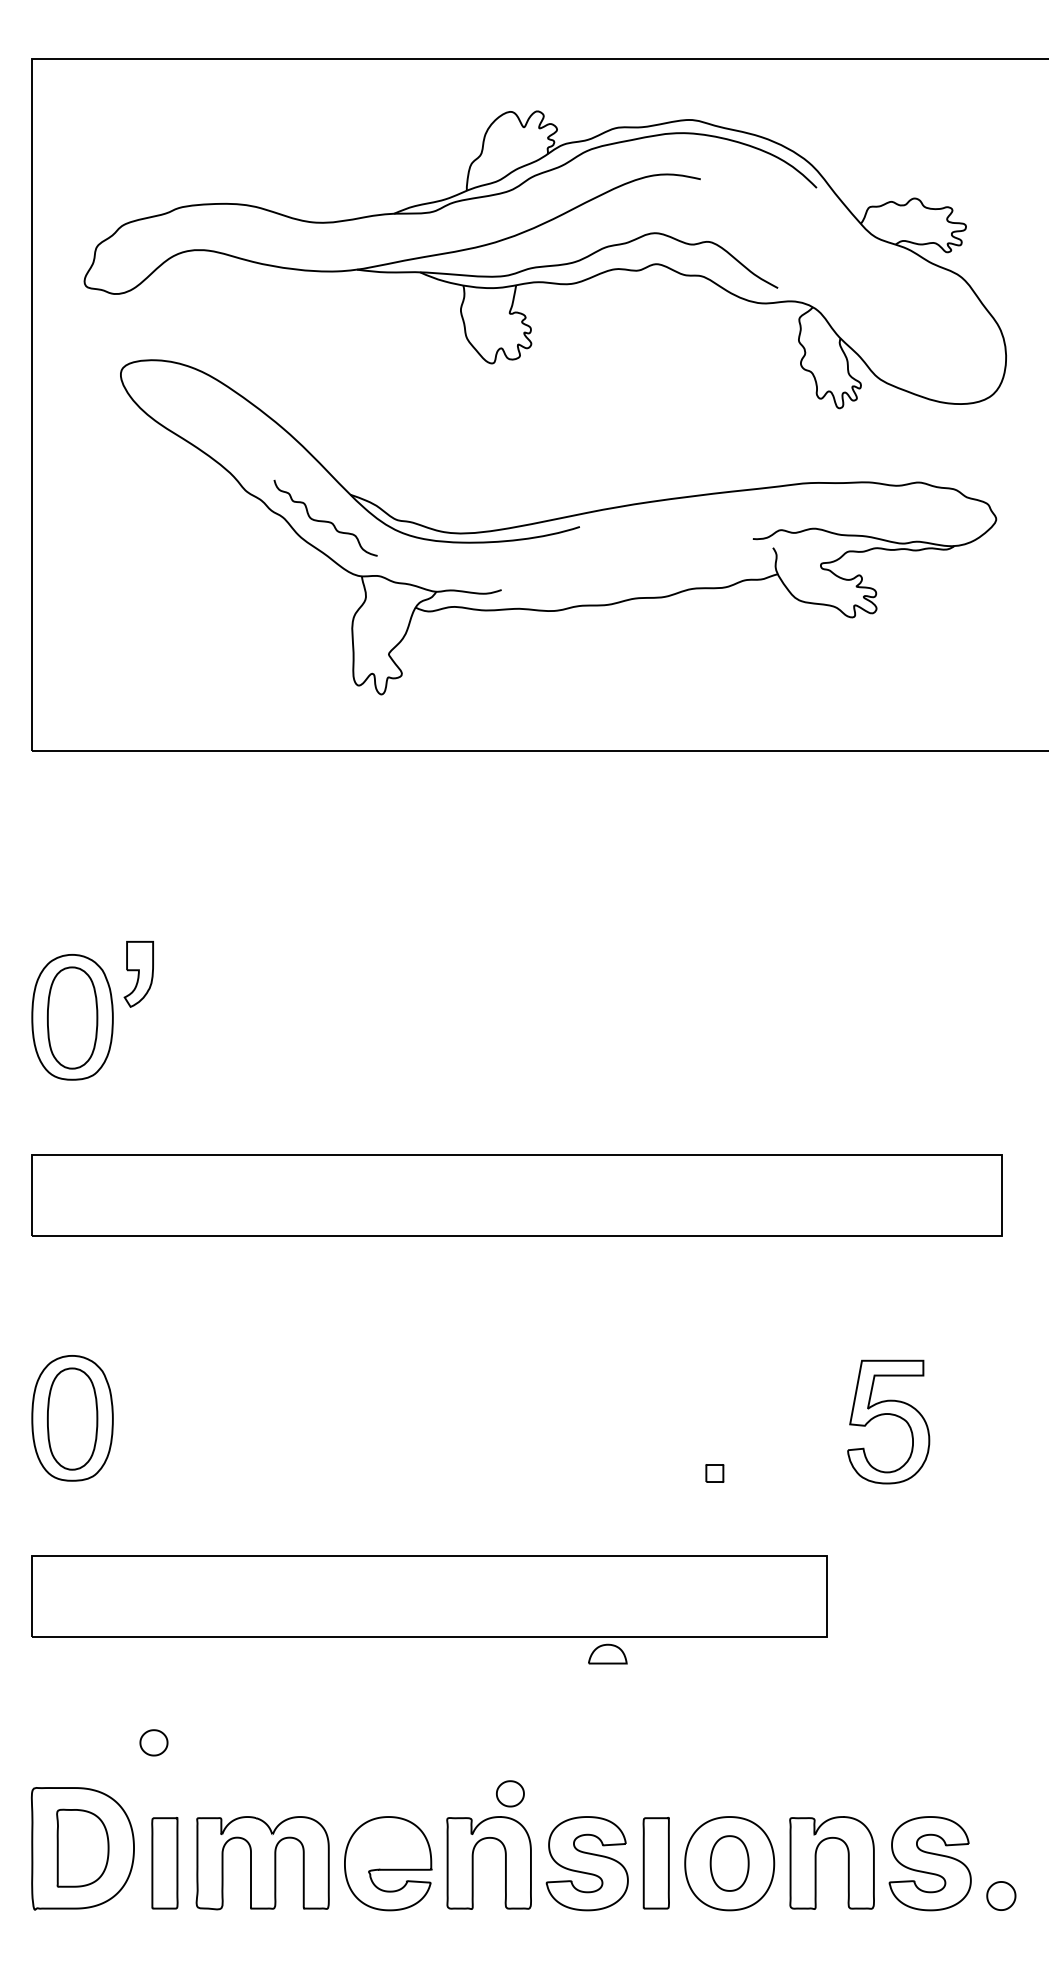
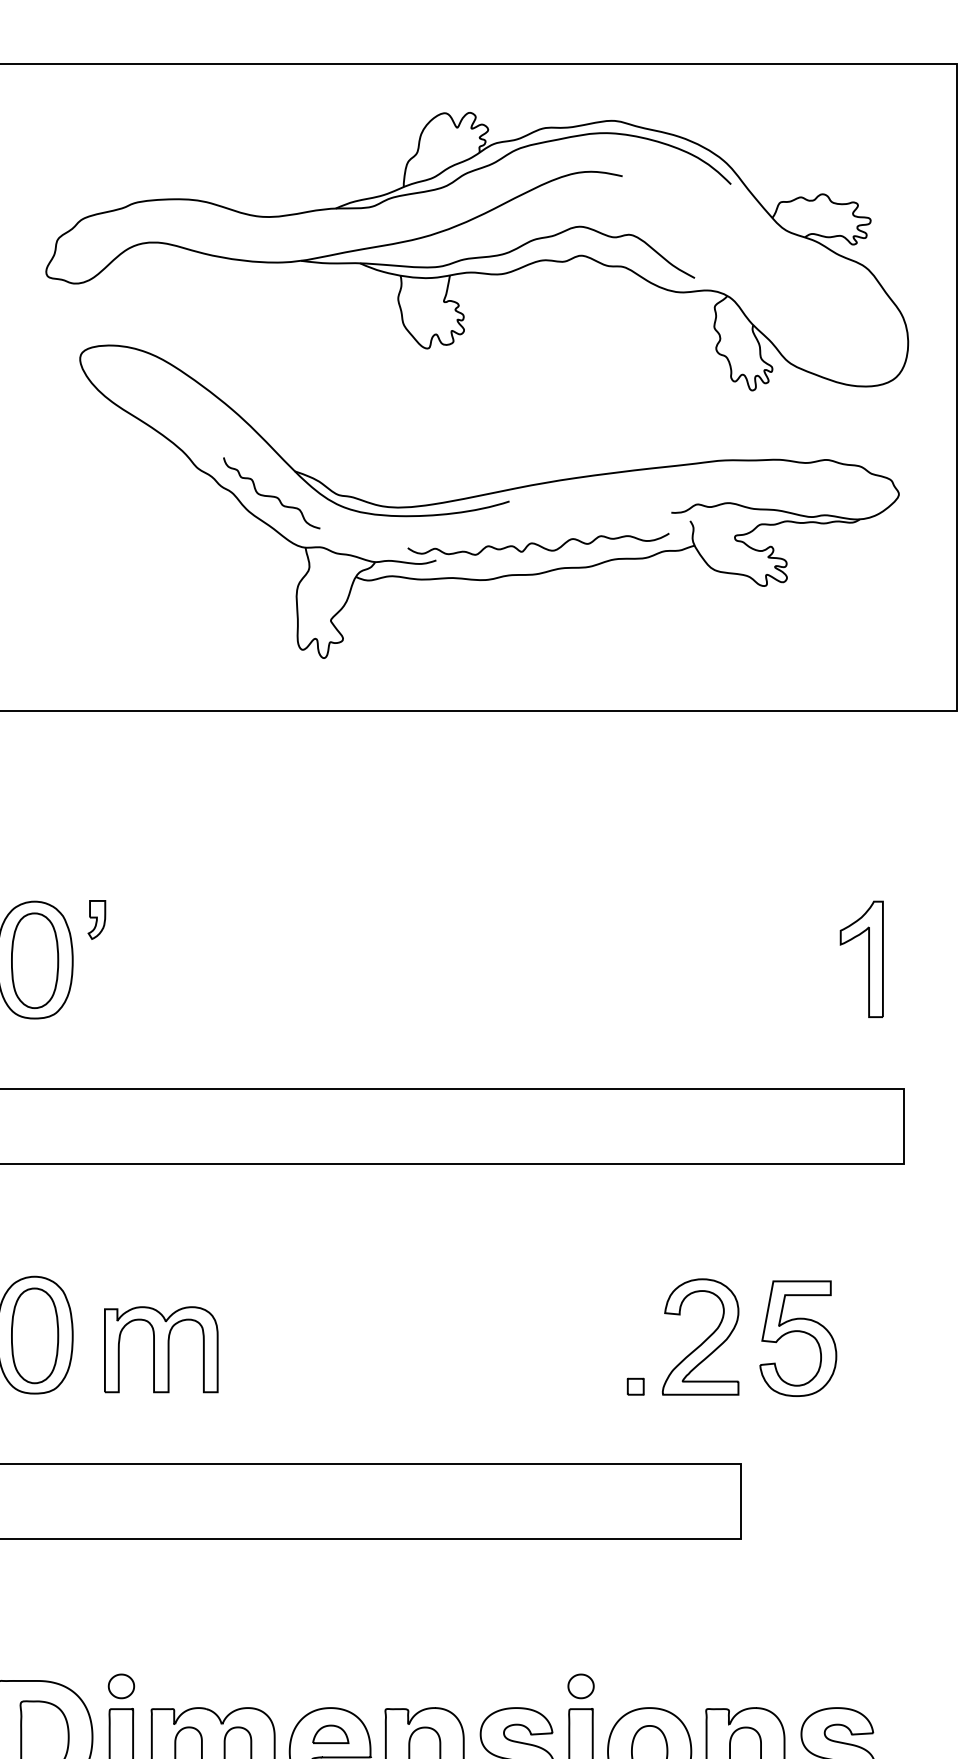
curve: (610, 572) -> (538, 544), added
part: (138, 974) -> (96, 920), size x0.62
part: (963, 1016) -> (868, 959), added
part: (788, 1423) -> (704, 1340), added
part: (207, 1433) -> (161, 1349), added
part: (607, 1653) -> (330, 1733), moved
part: (153, 1742) -> (121, 1686), moved
part: (510, 1793) -> (581, 1686), moved

